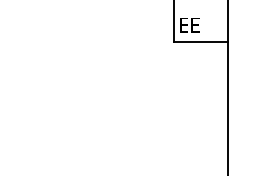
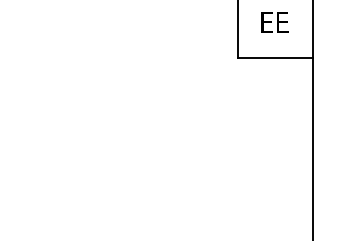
text: (189, 25) -> (274, 22), moved

